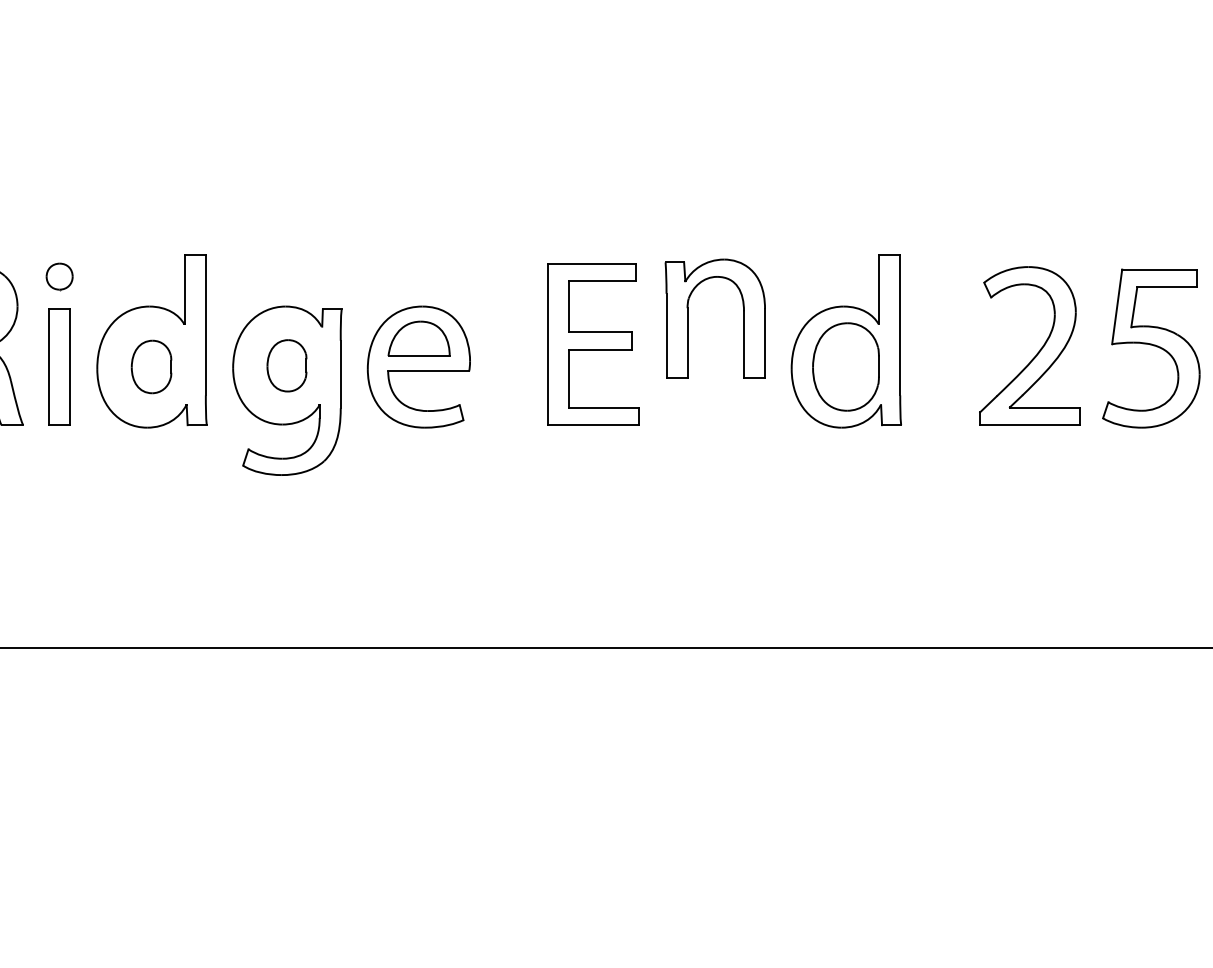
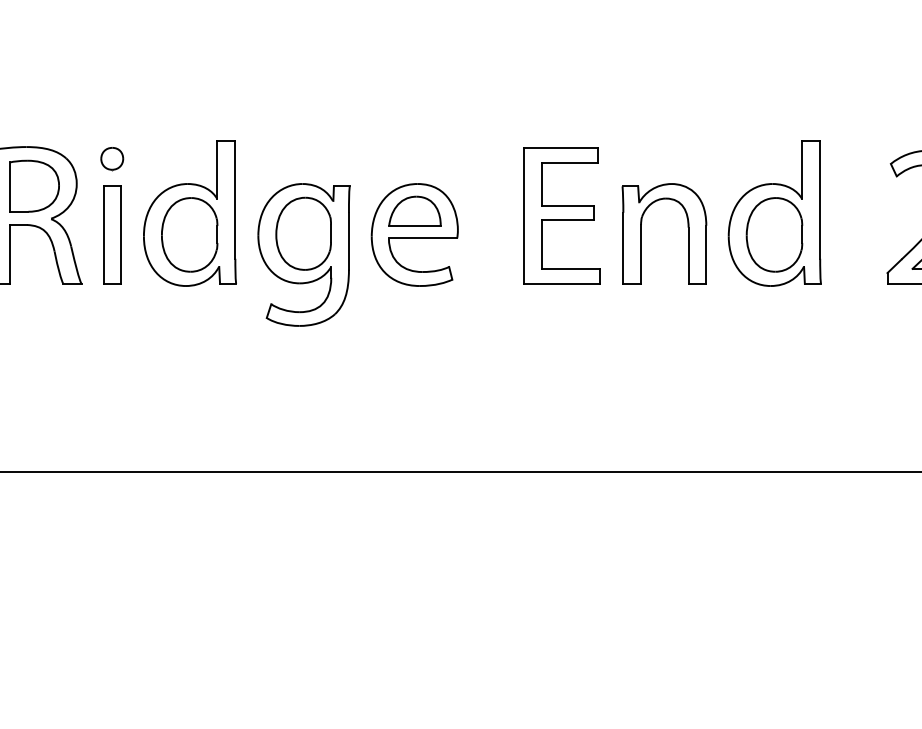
part: (688, 318) -> (641, 233), moved
part: (286, 365) -> (303, 233), size x1.67
part: (151, 366) -> (189, 234), size x1.67

